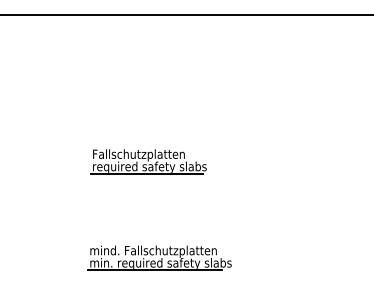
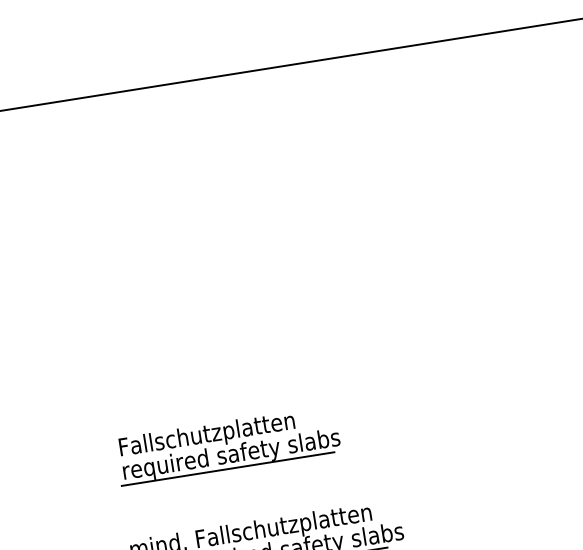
part: (148, 161) -> (227, 444), moved

